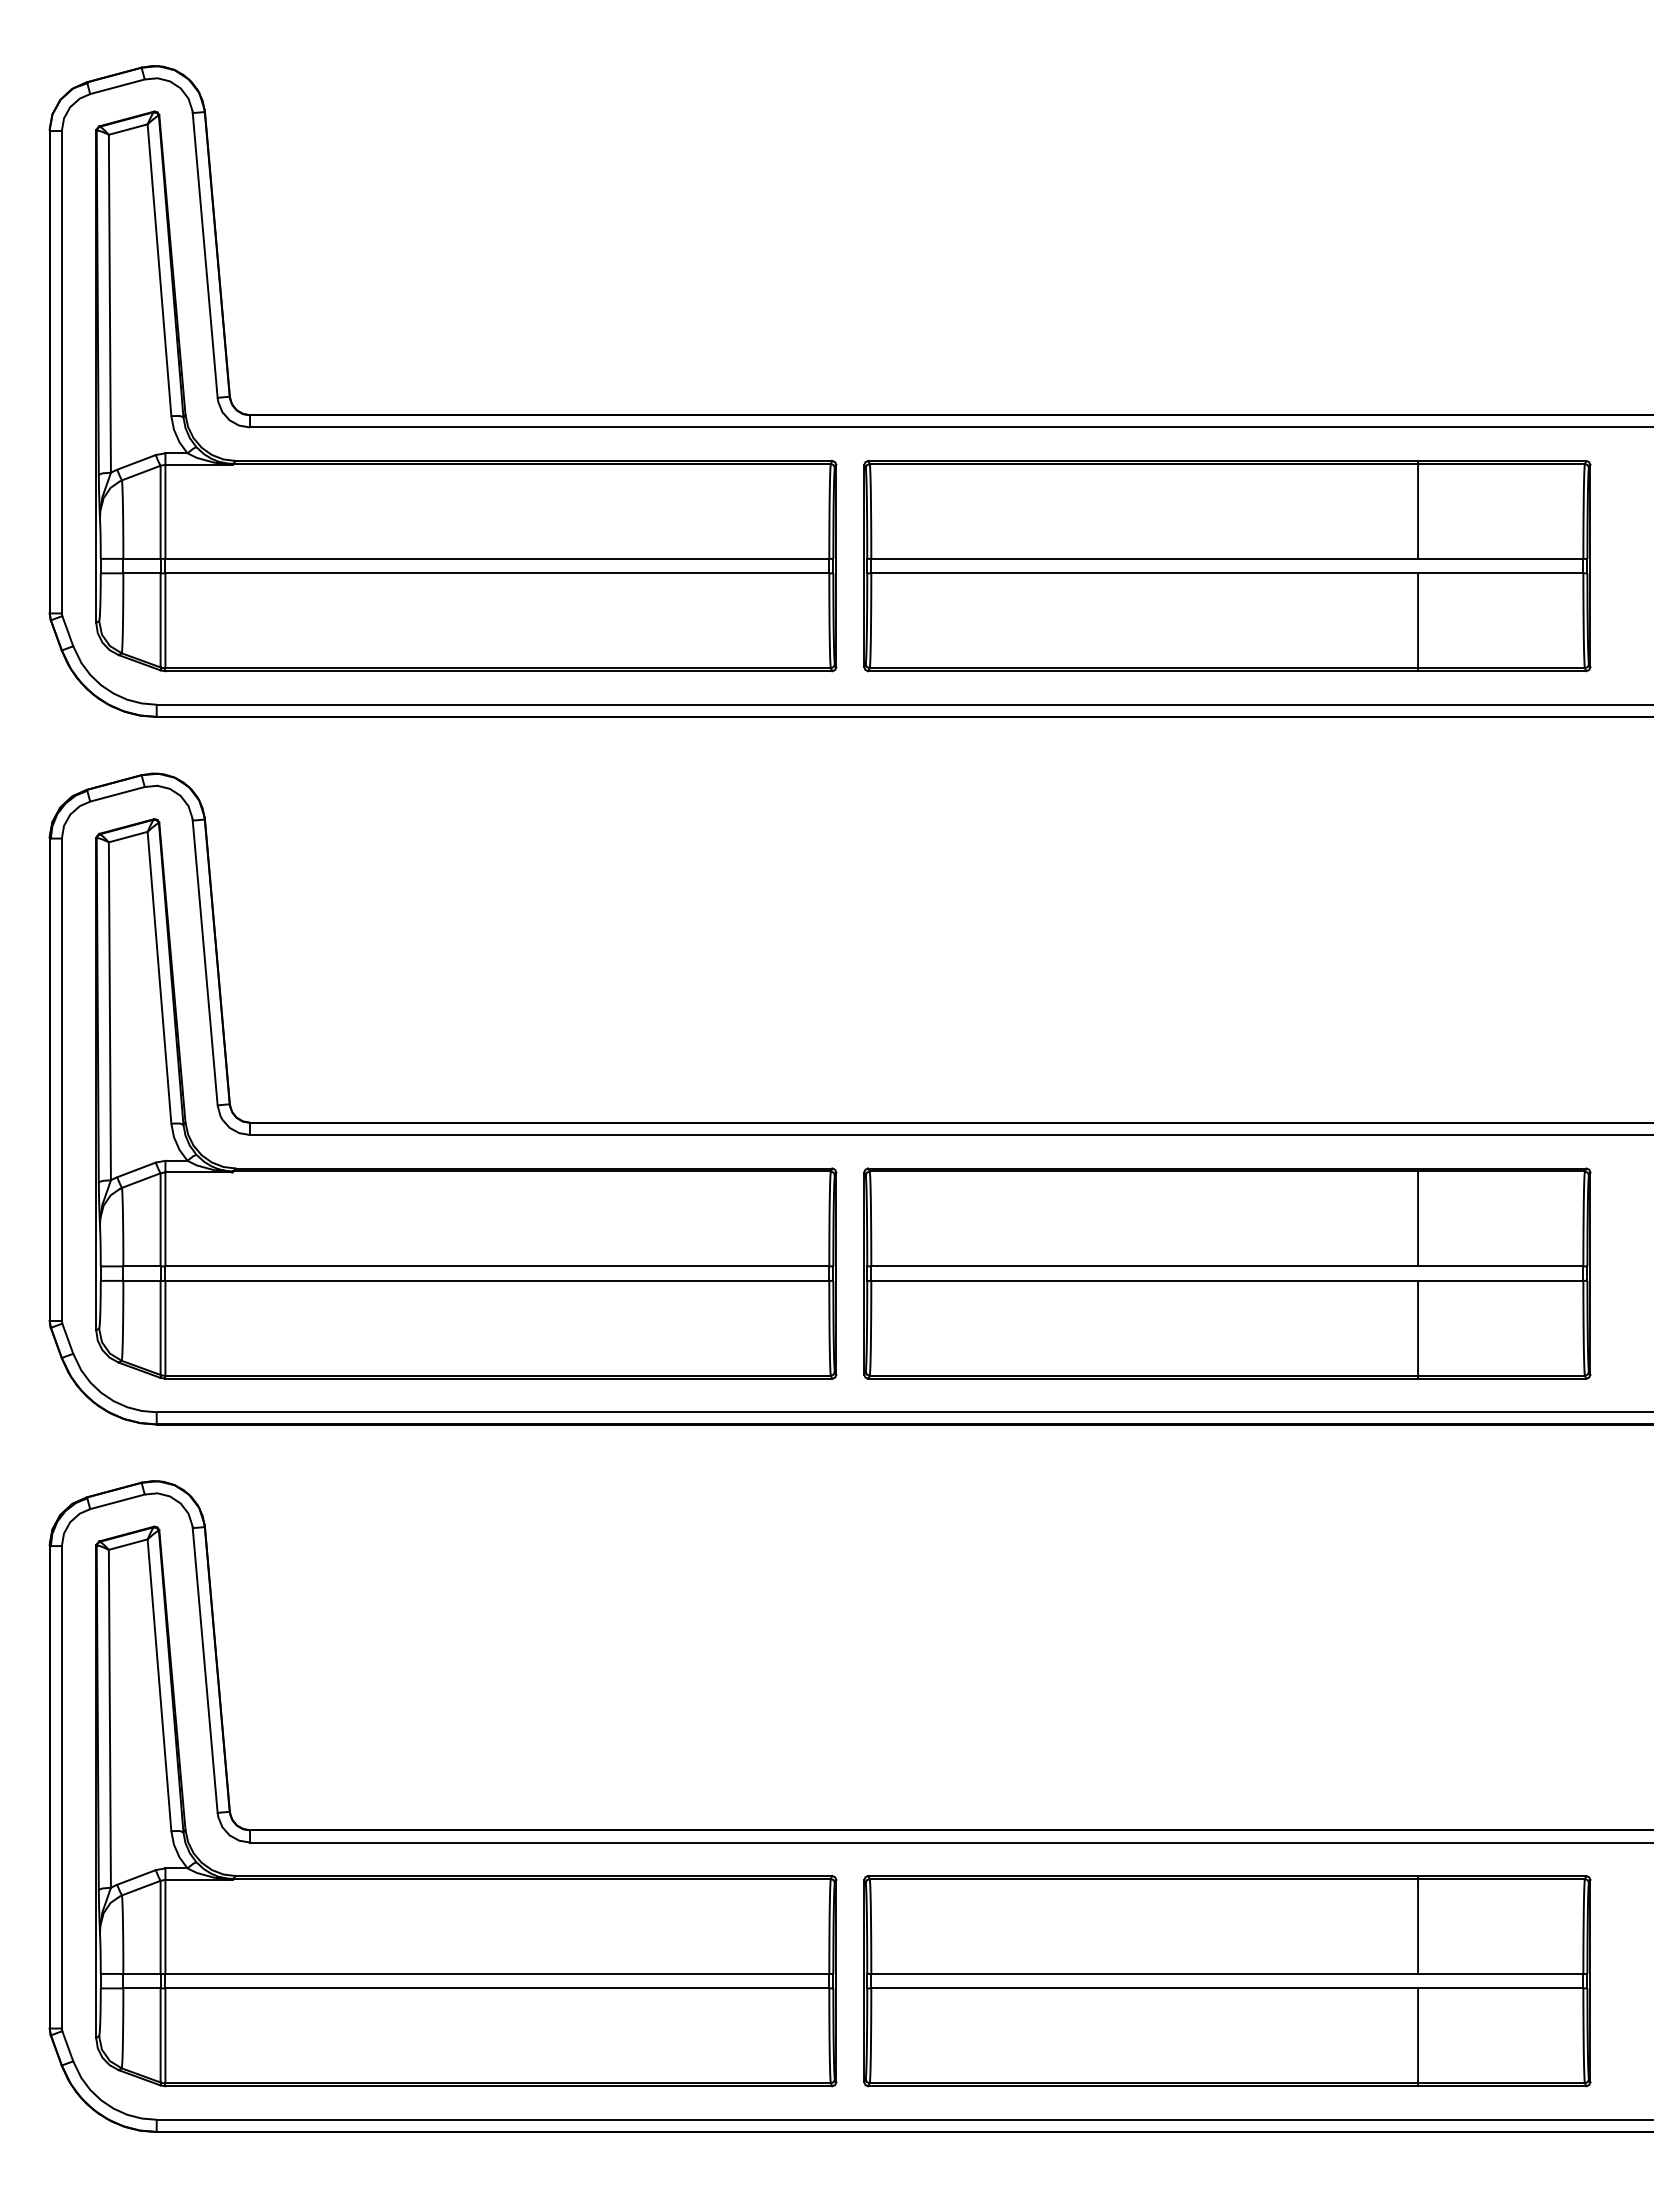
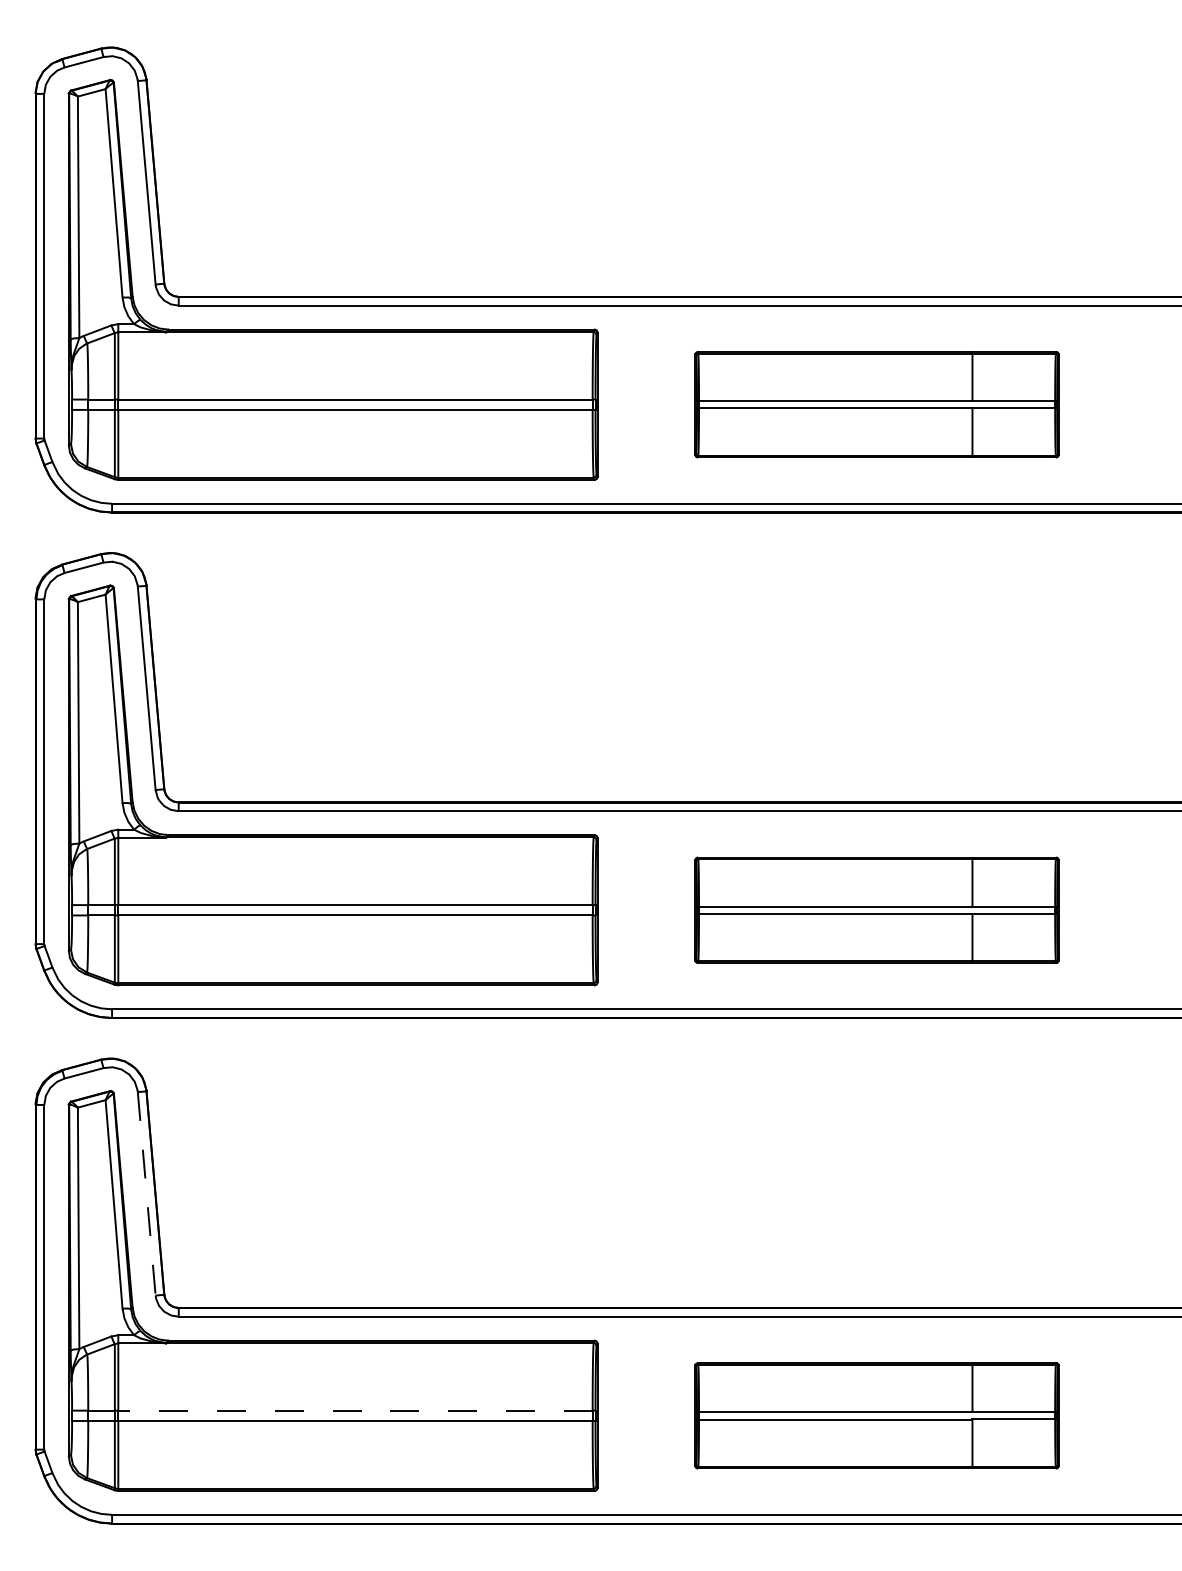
part: (1227, 566) -> (877, 405), size x0.7
part: (1227, 1273) -> (877, 910), size x0.7
line: (205, 1670) -> (146, 1193), solid -> dashed
line: (497, 1973) -> (355, 1410), solid -> dashed
part: (1227, 1981) -> (877, 1416), size x0.7

